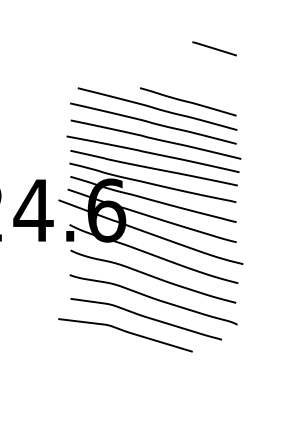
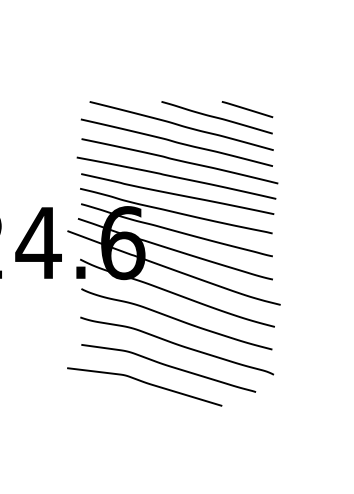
line: (214, 48) -> (247, 109), moved

